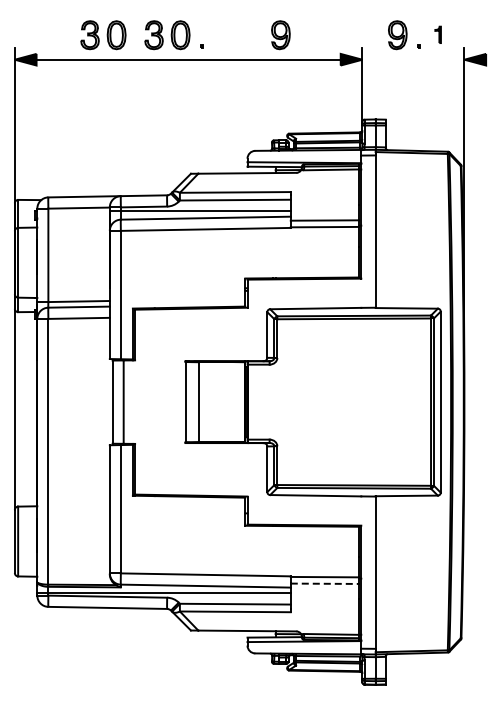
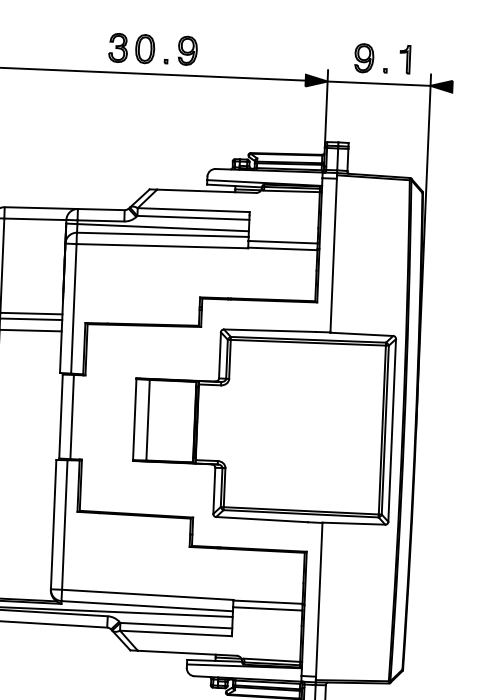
part: (437, 34) -> (404, 59), size x1.67
part: (103, 35) -> (67, 46), removed
part: (280, 35) -> (187, 51), moved
line: (413, 59) -> (379, 83), added
line: (325, 583) -> (268, 608), dashed -> solid

